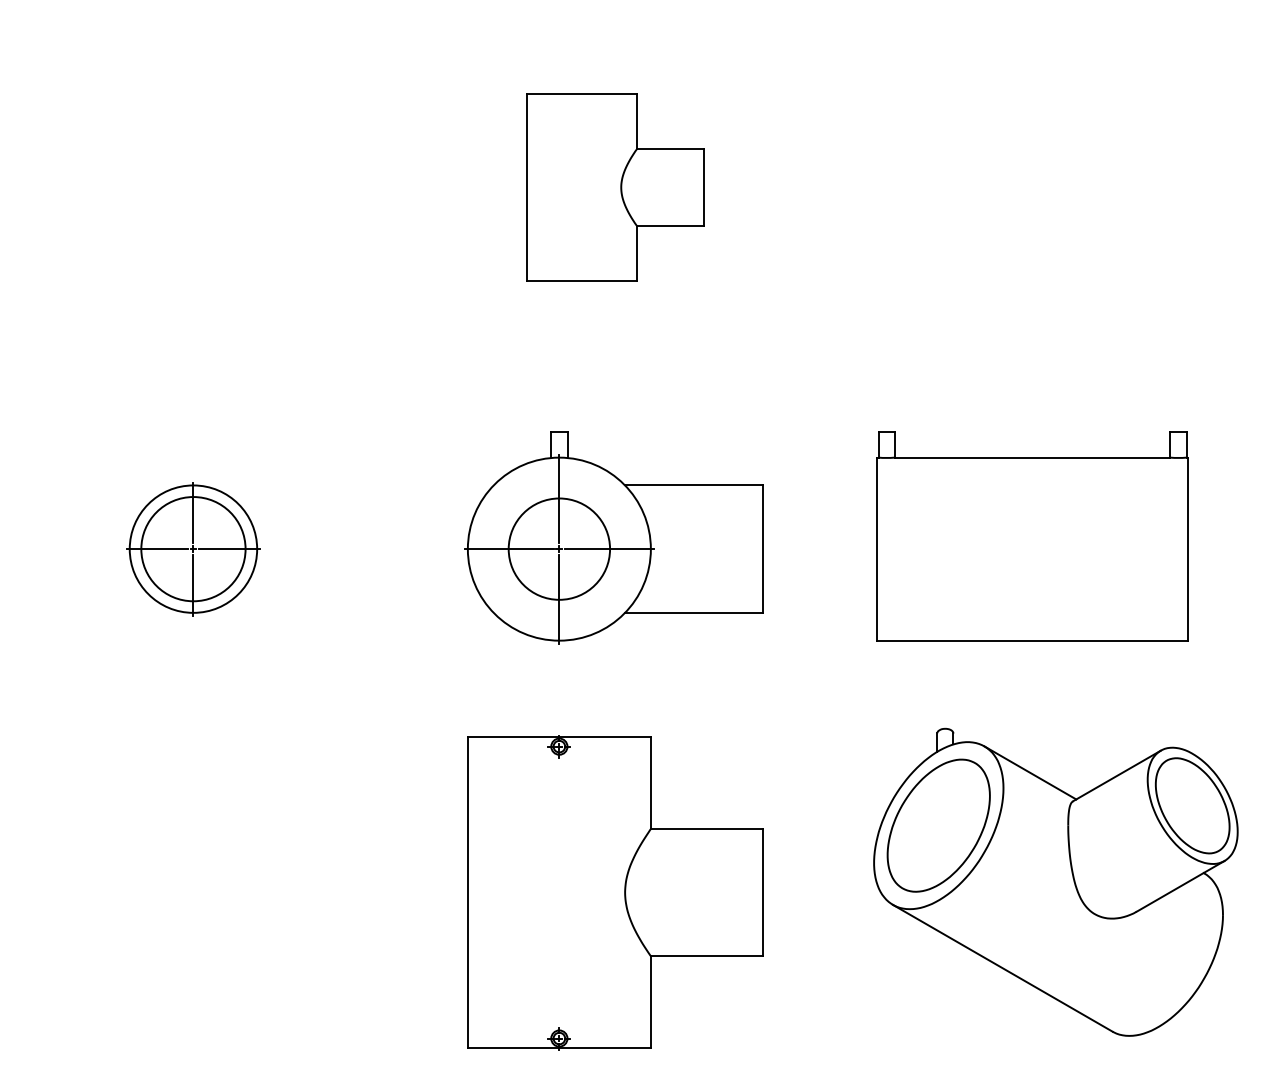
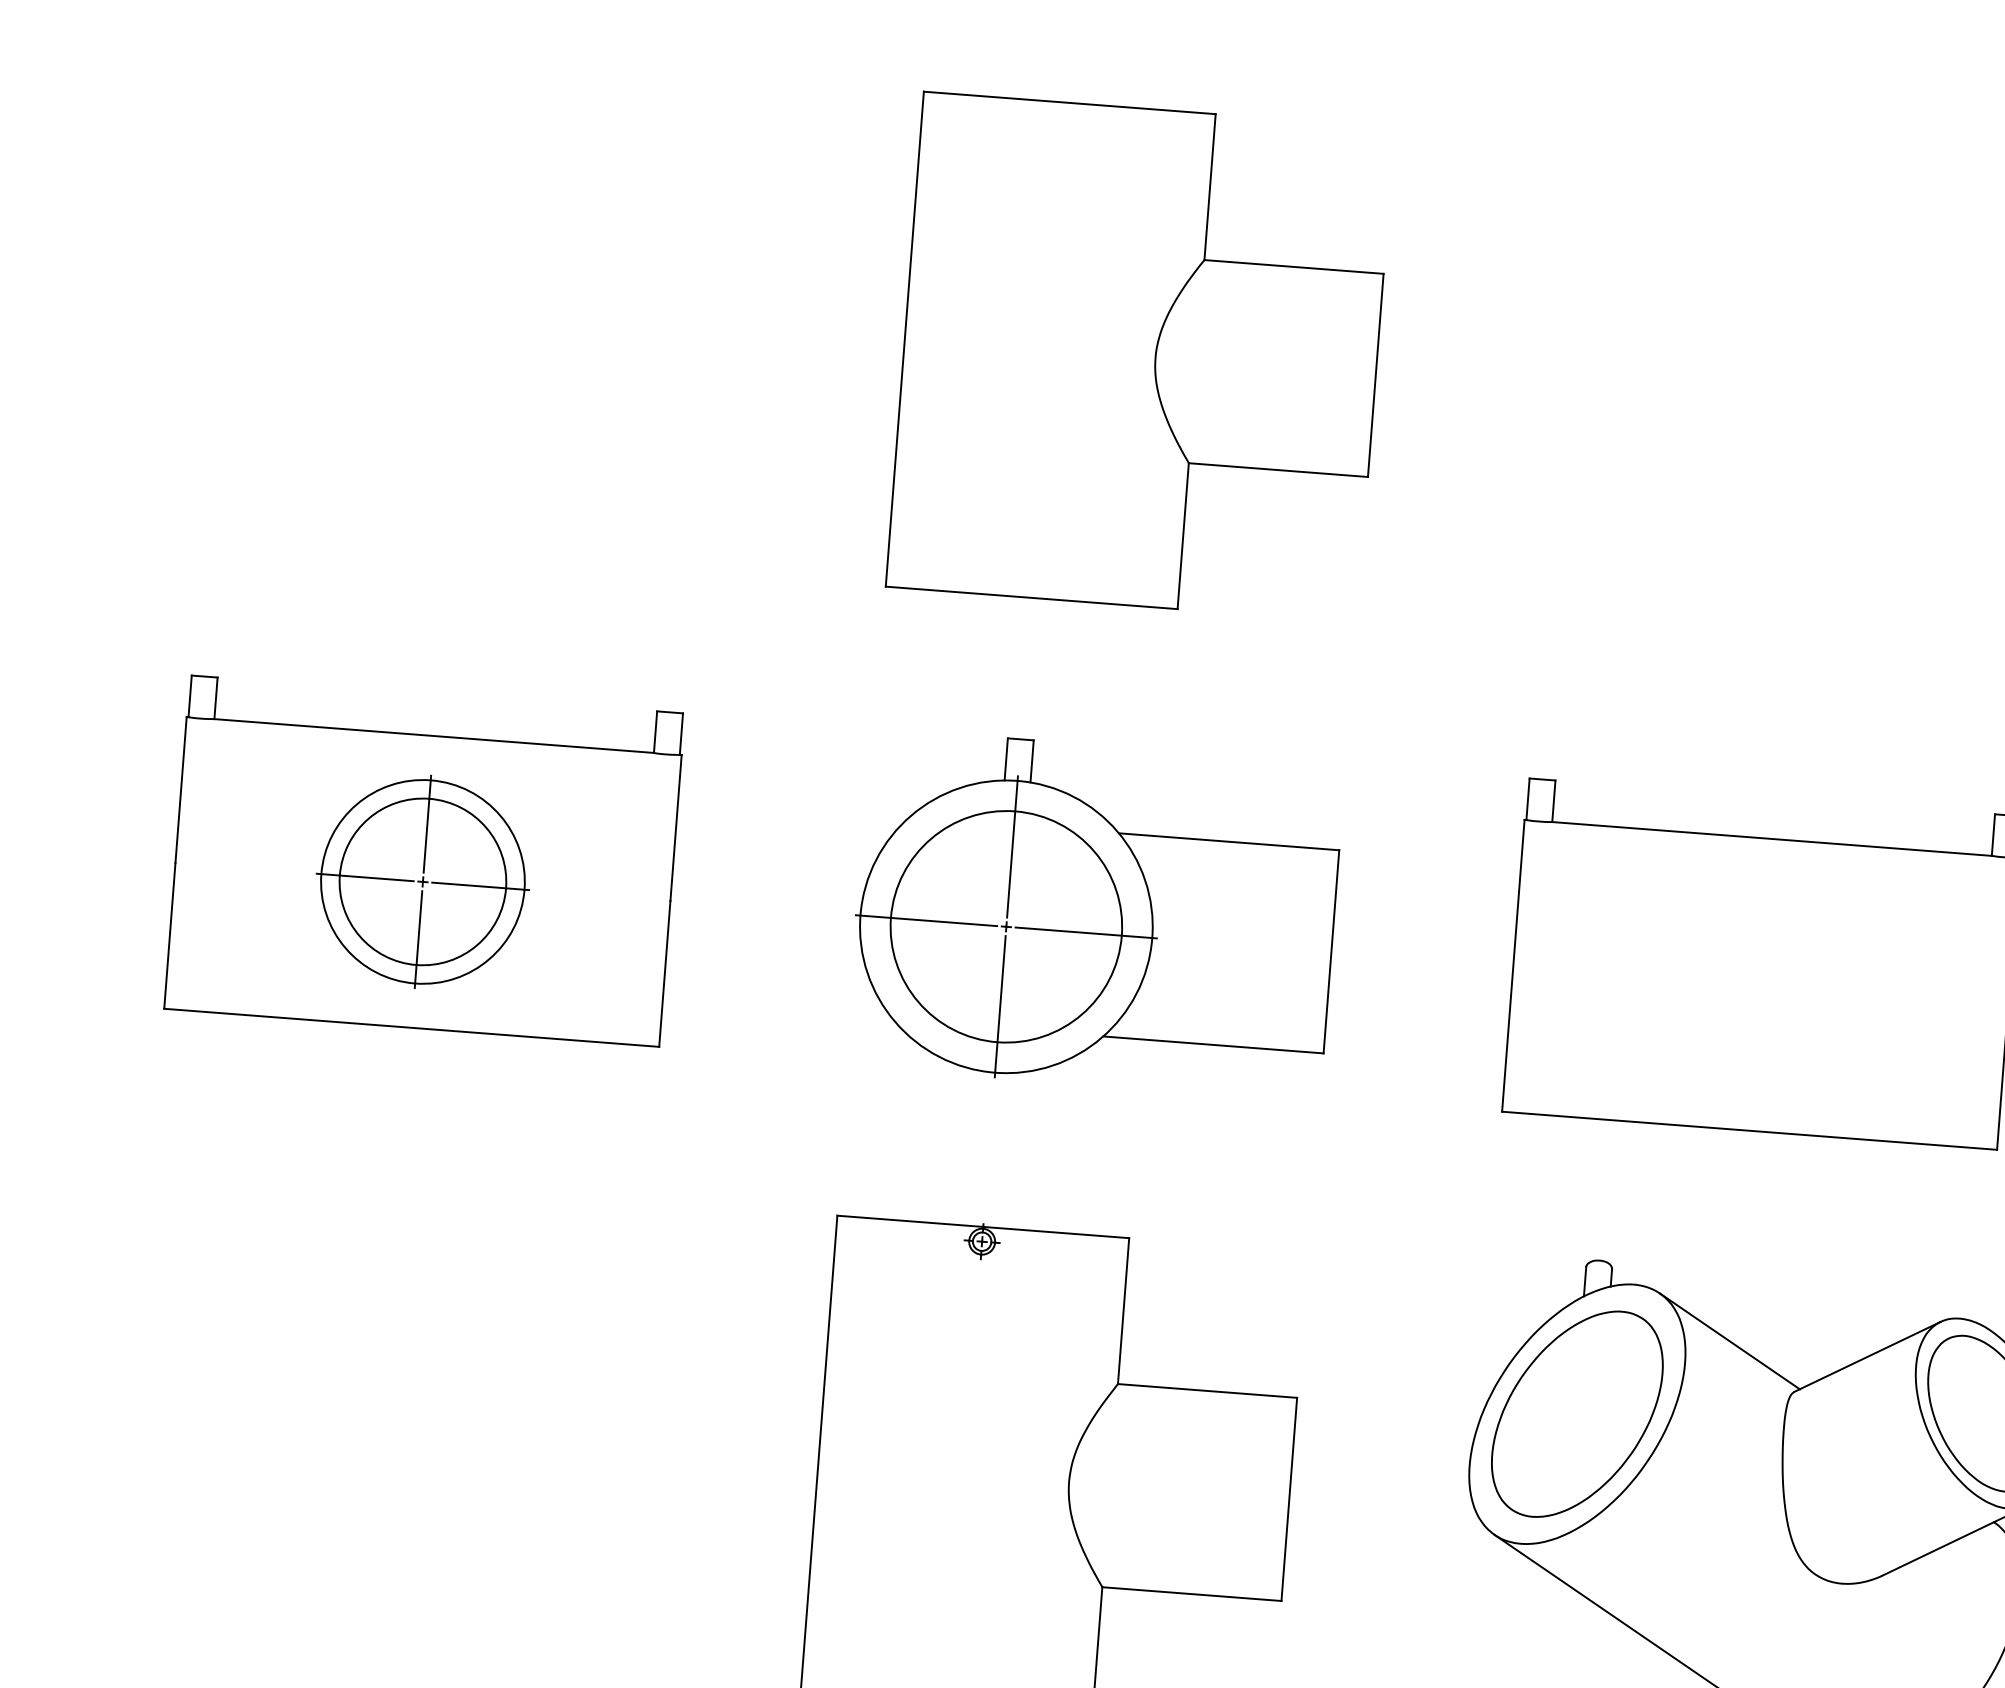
part: (615, 187) -> (1140, 357), size x1.67
part: (193, 536) -> (424, 861), added
circle: (558, 548) -> (1005, 925), size x1.43

